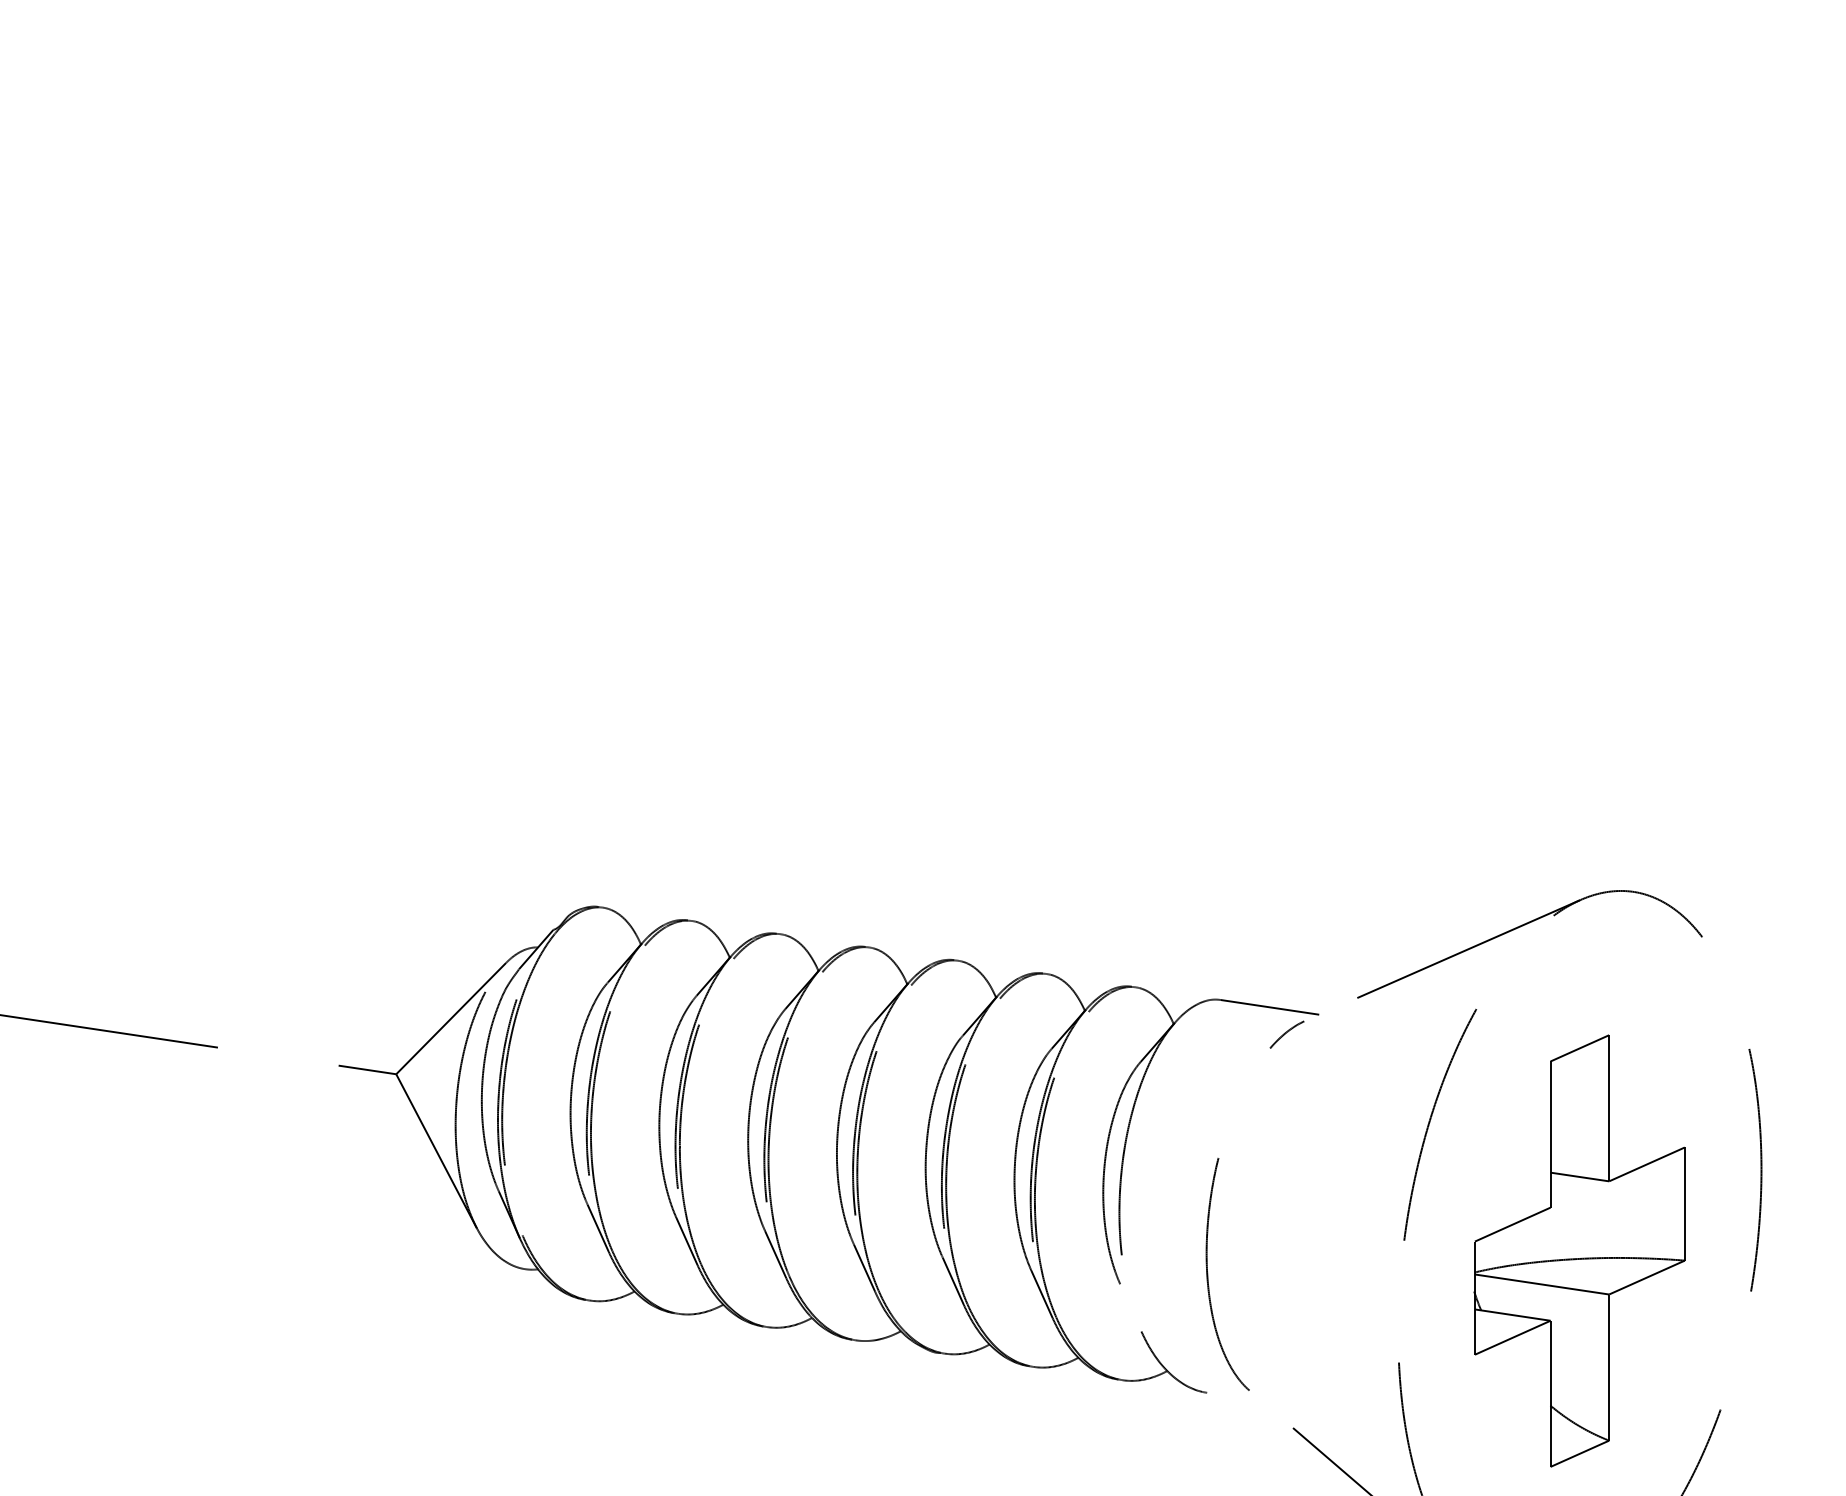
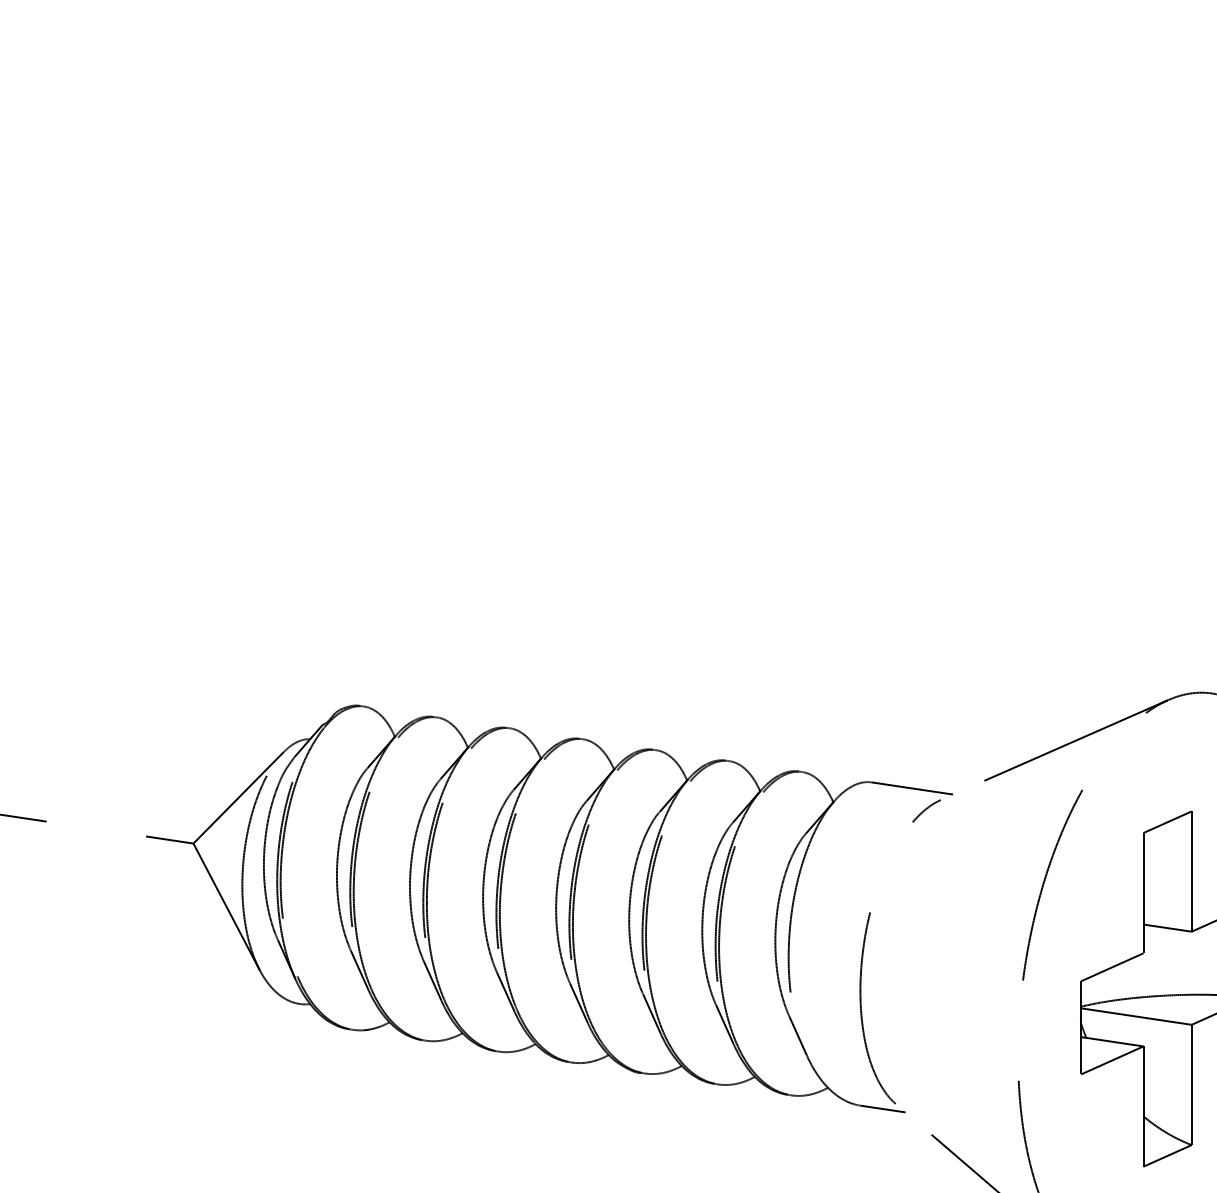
line: (1130, 1307) -> (797, 1035), added
line: (1234, 1396) -> (883, 1108), added

